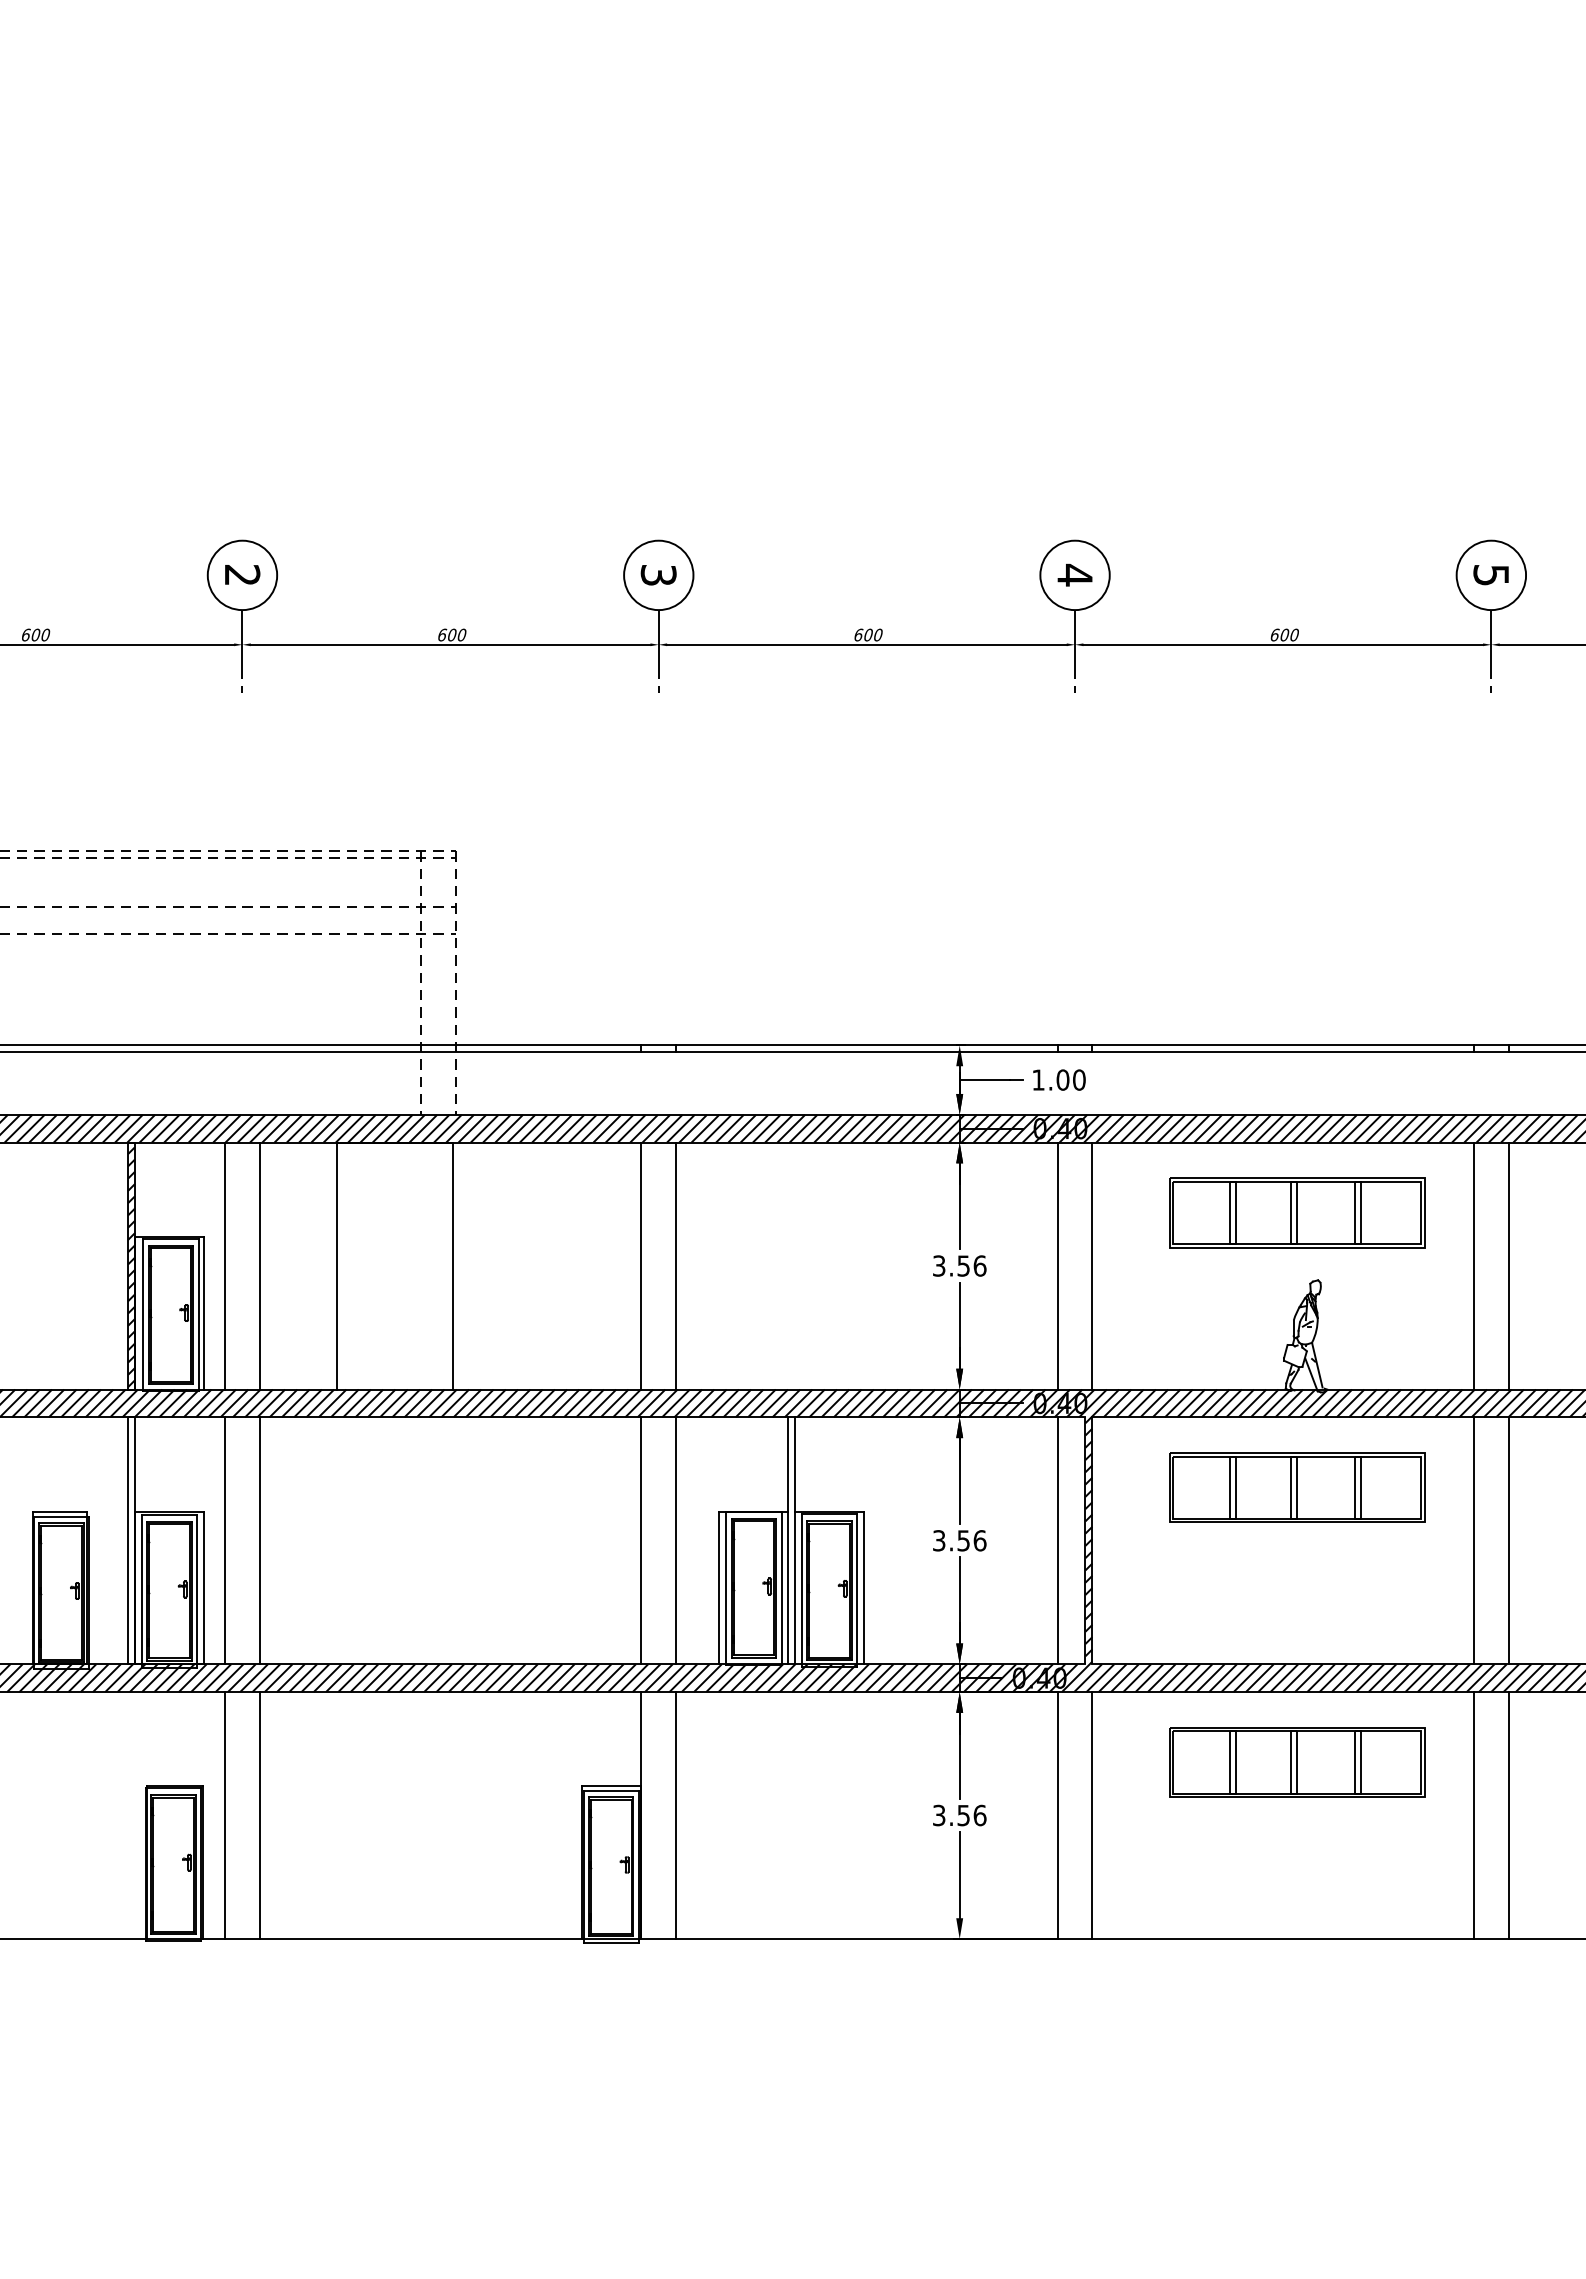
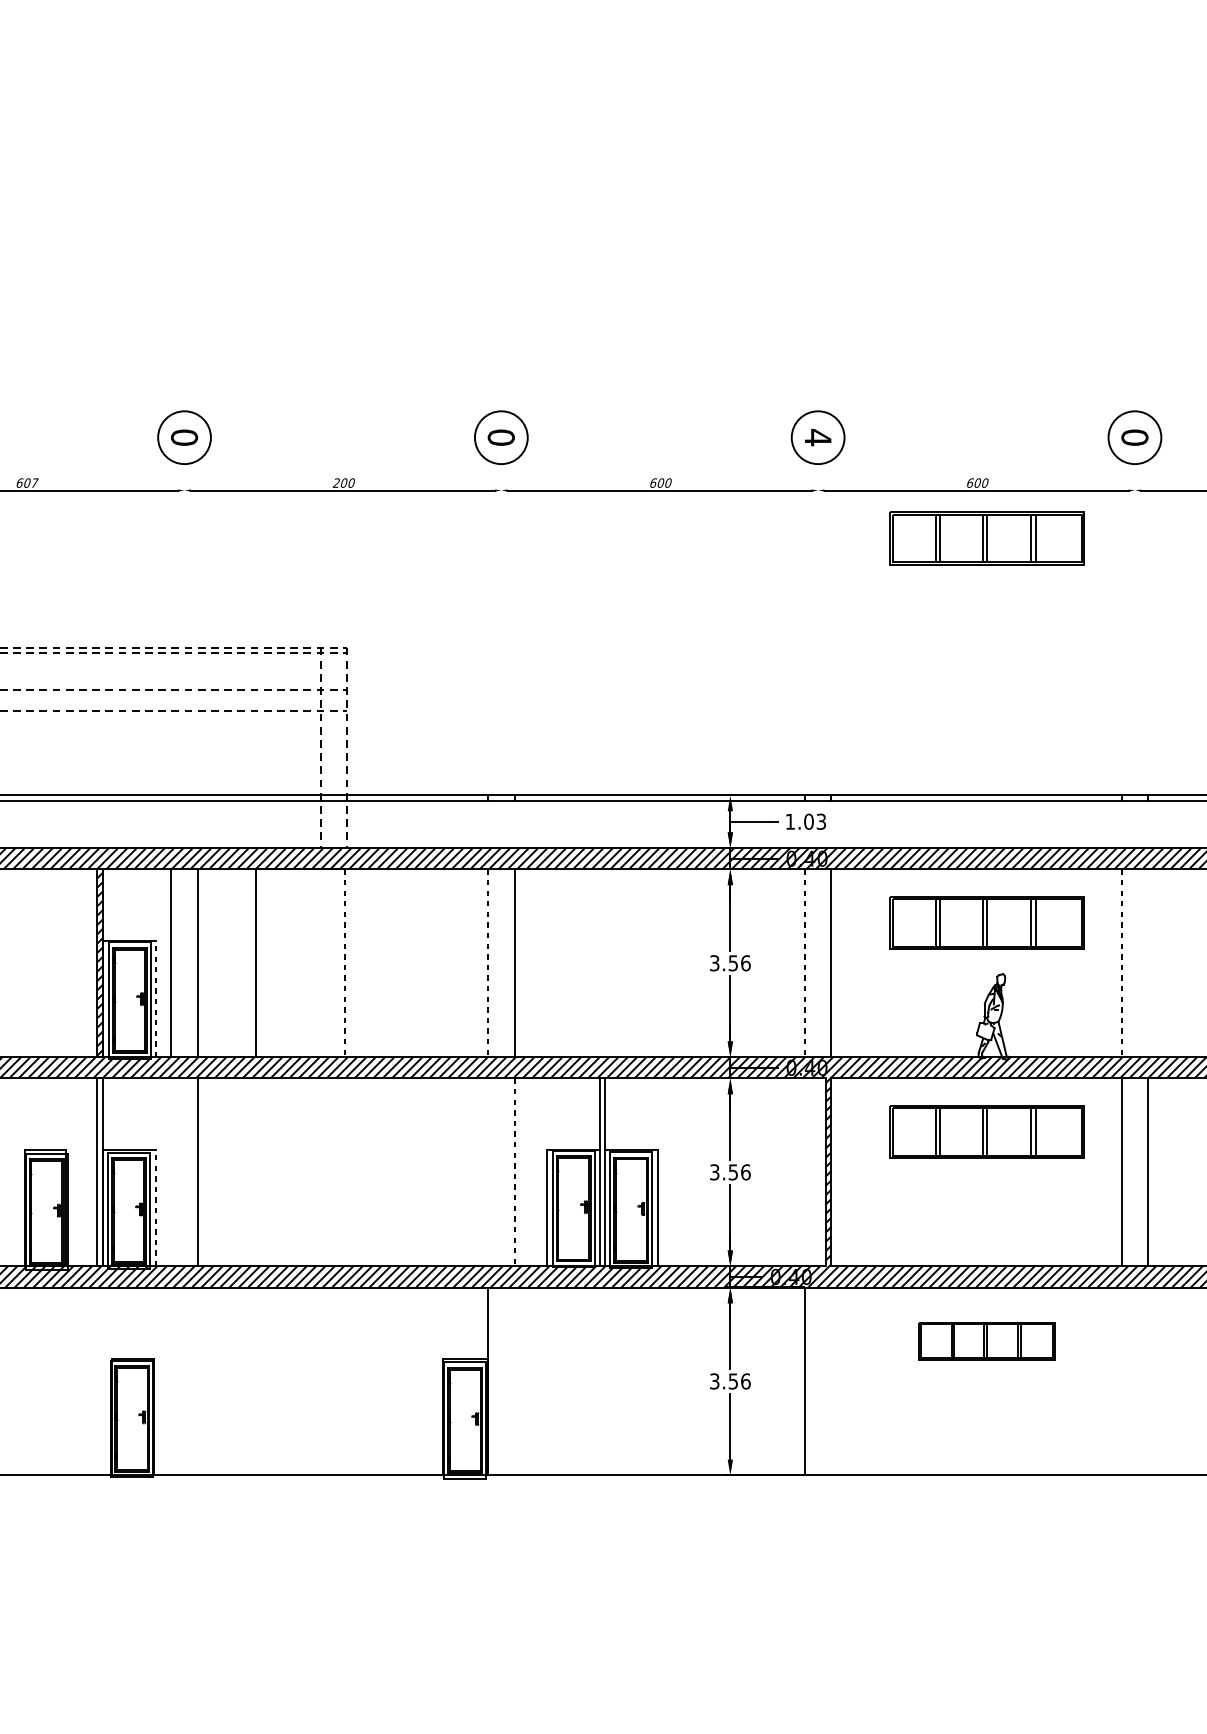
text: (242, 575) -> (184, 437), 2 -> 0
text: (658, 575) -> (501, 437), 3 -> 0
text: (1491, 575) -> (1135, 437), 5 -> 0
text: (45, 634) -> (34, 482), 600 -> 607
text: (442, 634) -> (336, 482), 600 -> 200
line: (242, 651) -> (184, 495), removed
line: (658, 651) -> (501, 495), removed
line: (1075, 651) -> (818, 495), removed
line: (1491, 651) -> (1135, 495), removed
part: (1297, 707) -> (987, 538), added
text: (1079, 1079) -> (821, 821), 1.00 -> 1.03
line: (1508, 1265) -> (1147, 962), removed
line: (453, 1266) -> (345, 963), solid -> dashed
line: (641, 1266) -> (488, 963), solid -> dashed
line: (1057, 1266) -> (804, 963), solid -> dashed
line: (1474, 1266) -> (1122, 963), solid -> dashed
line: (204, 1312) -> (155, 998), solid -> dashed
line: (225, 1540) -> (171, 1172), removed
line: (641, 1540) -> (488, 1172), removed
line: (1057, 1540) -> (804, 1172), removed
line: (676, 1541) -> (514, 1172), solid -> dashed
line: (204, 1587) -> (155, 1207), solid -> dashed
part: (1297, 1762) -> (987, 1341), size x0.7
line: (225, 1815) -> (171, 1381), removed
line: (259, 1815) -> (197, 1381), removed
line: (676, 1815) -> (514, 1381), removed
line: (1092, 1815) -> (831, 1381), removed
line: (1474, 1815) -> (1122, 1381), removed
line: (1508, 1815) -> (1147, 1381), removed

